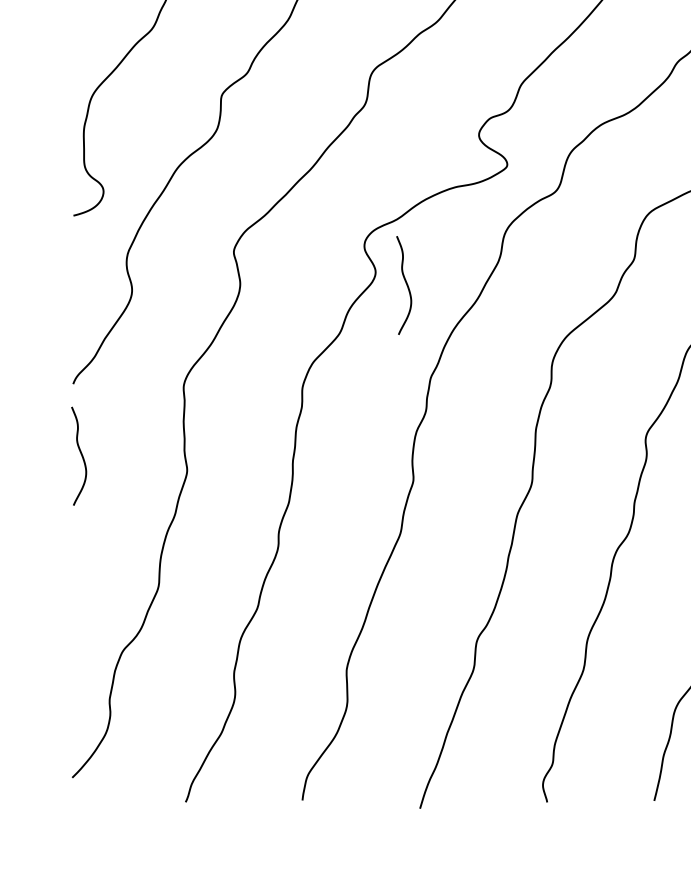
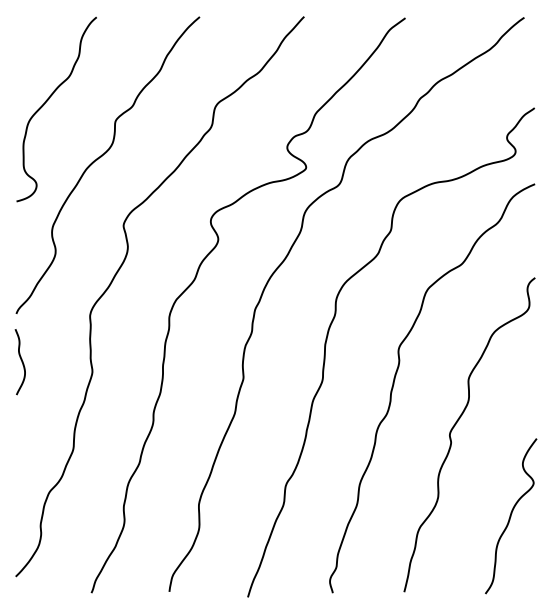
curve: (405, 286) -> (238, 248), removed

